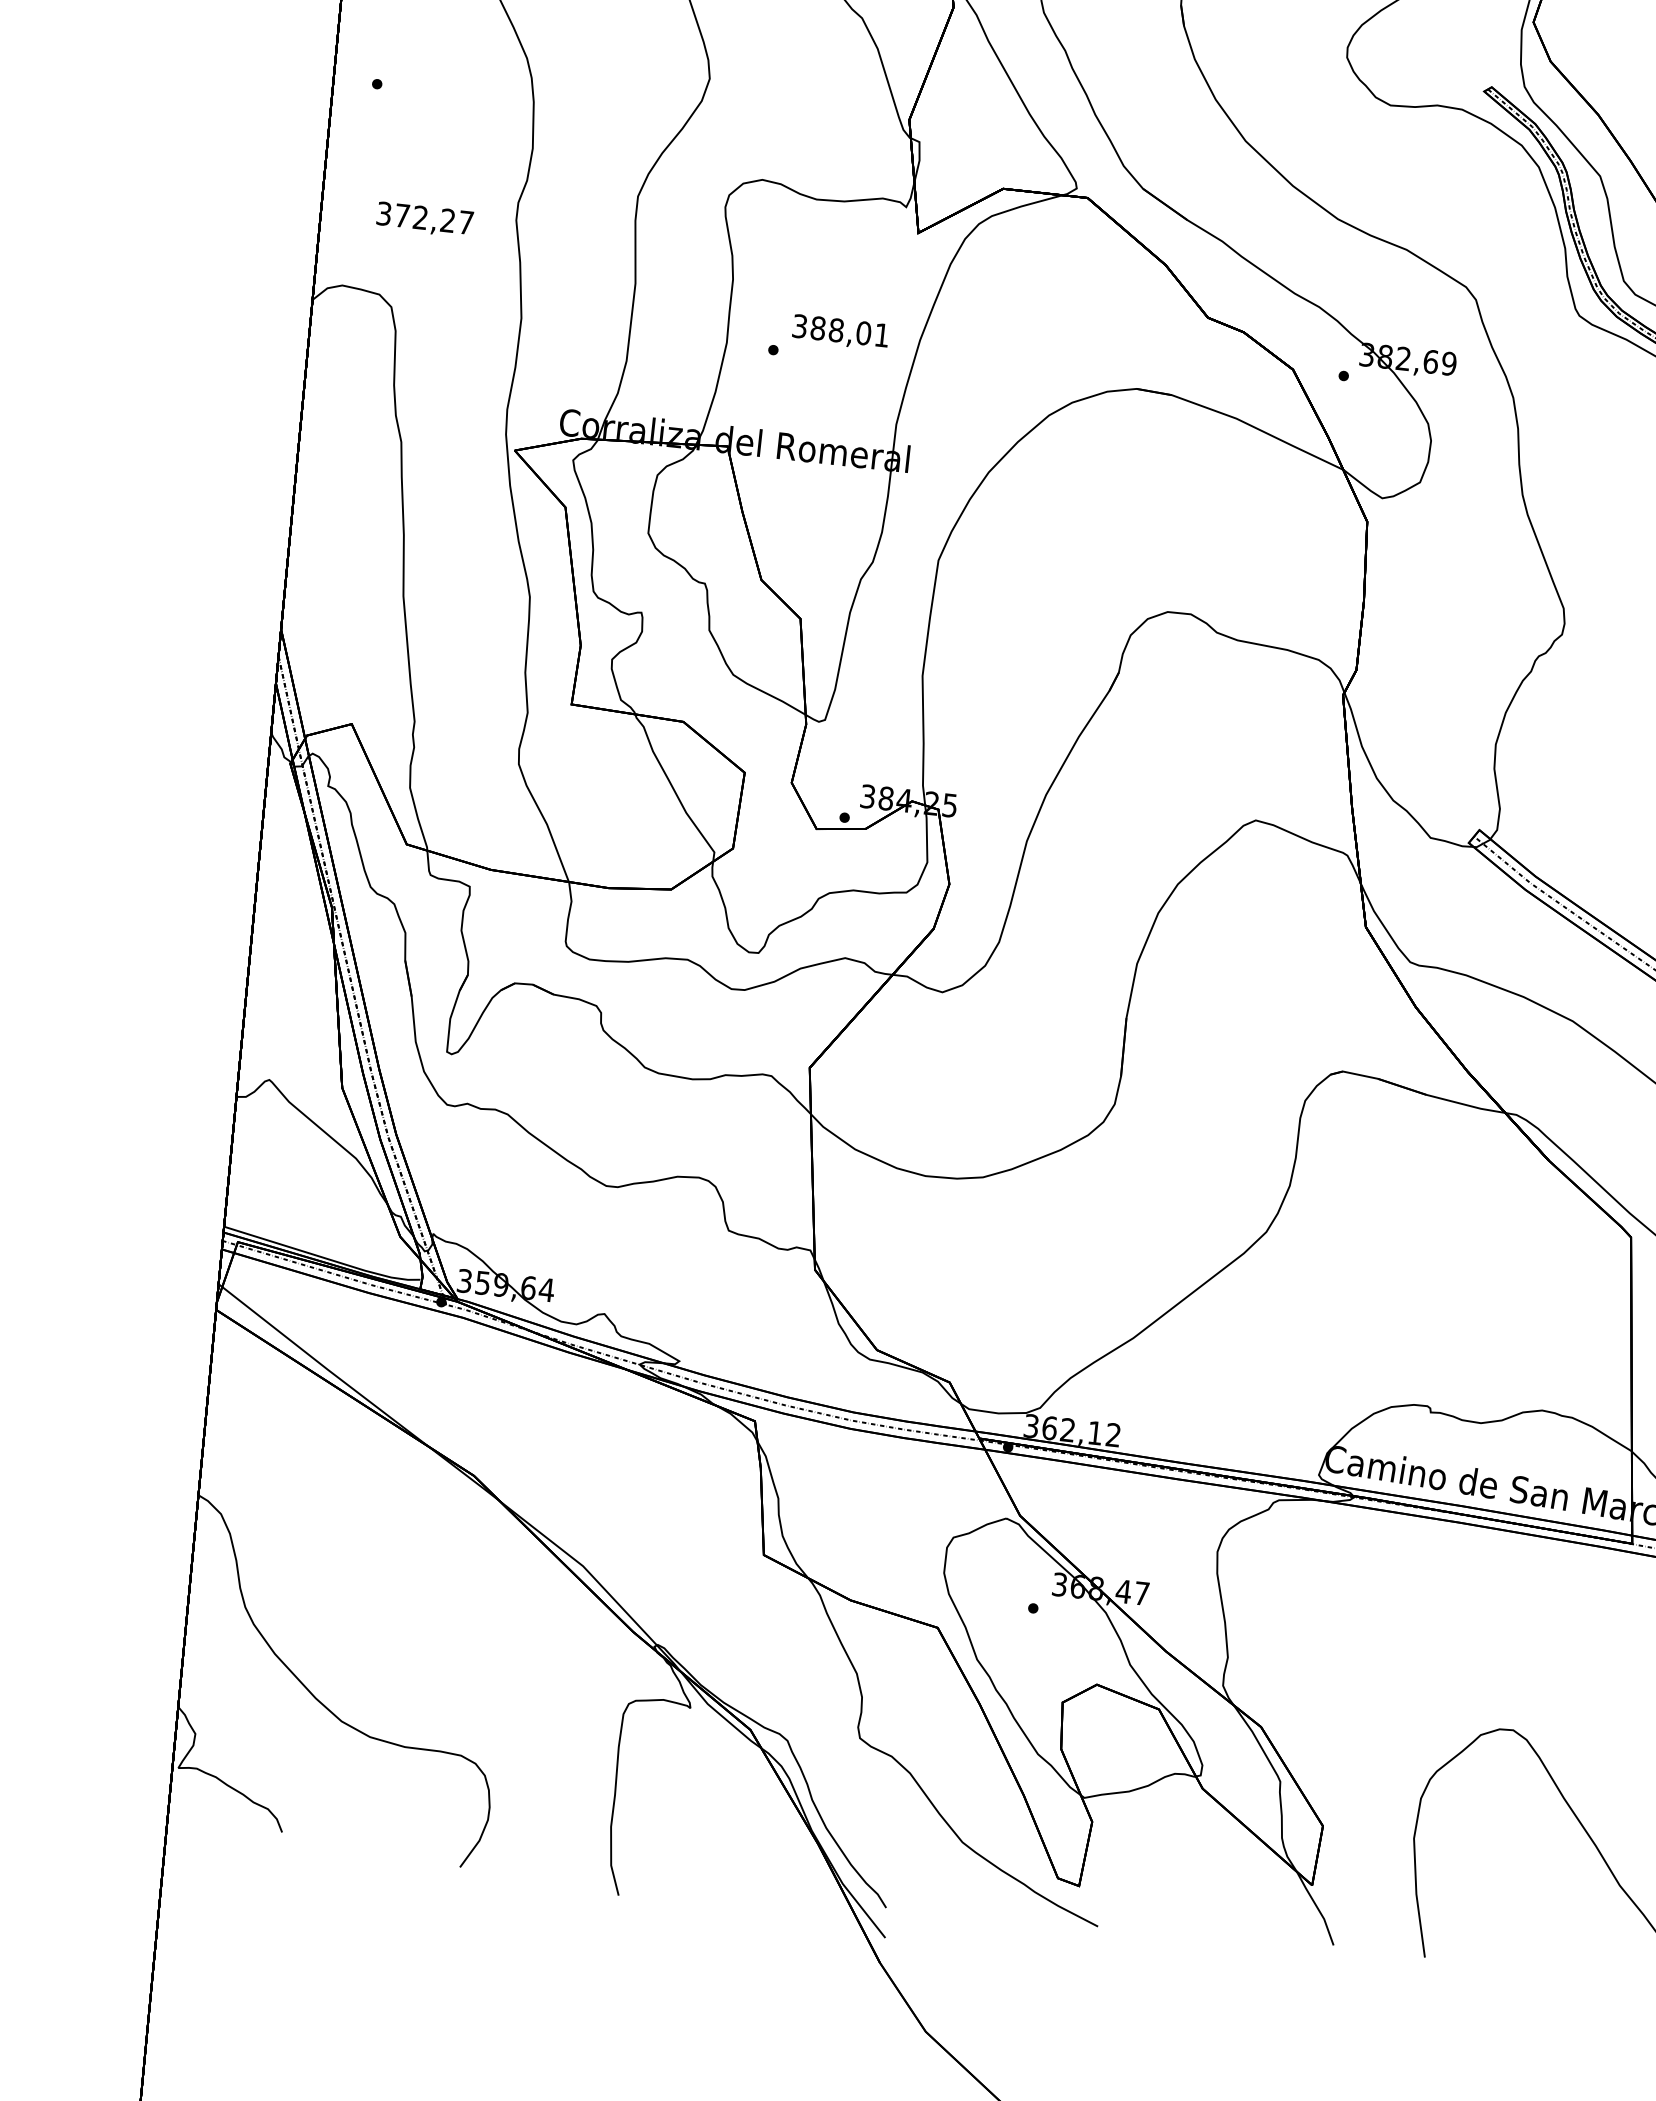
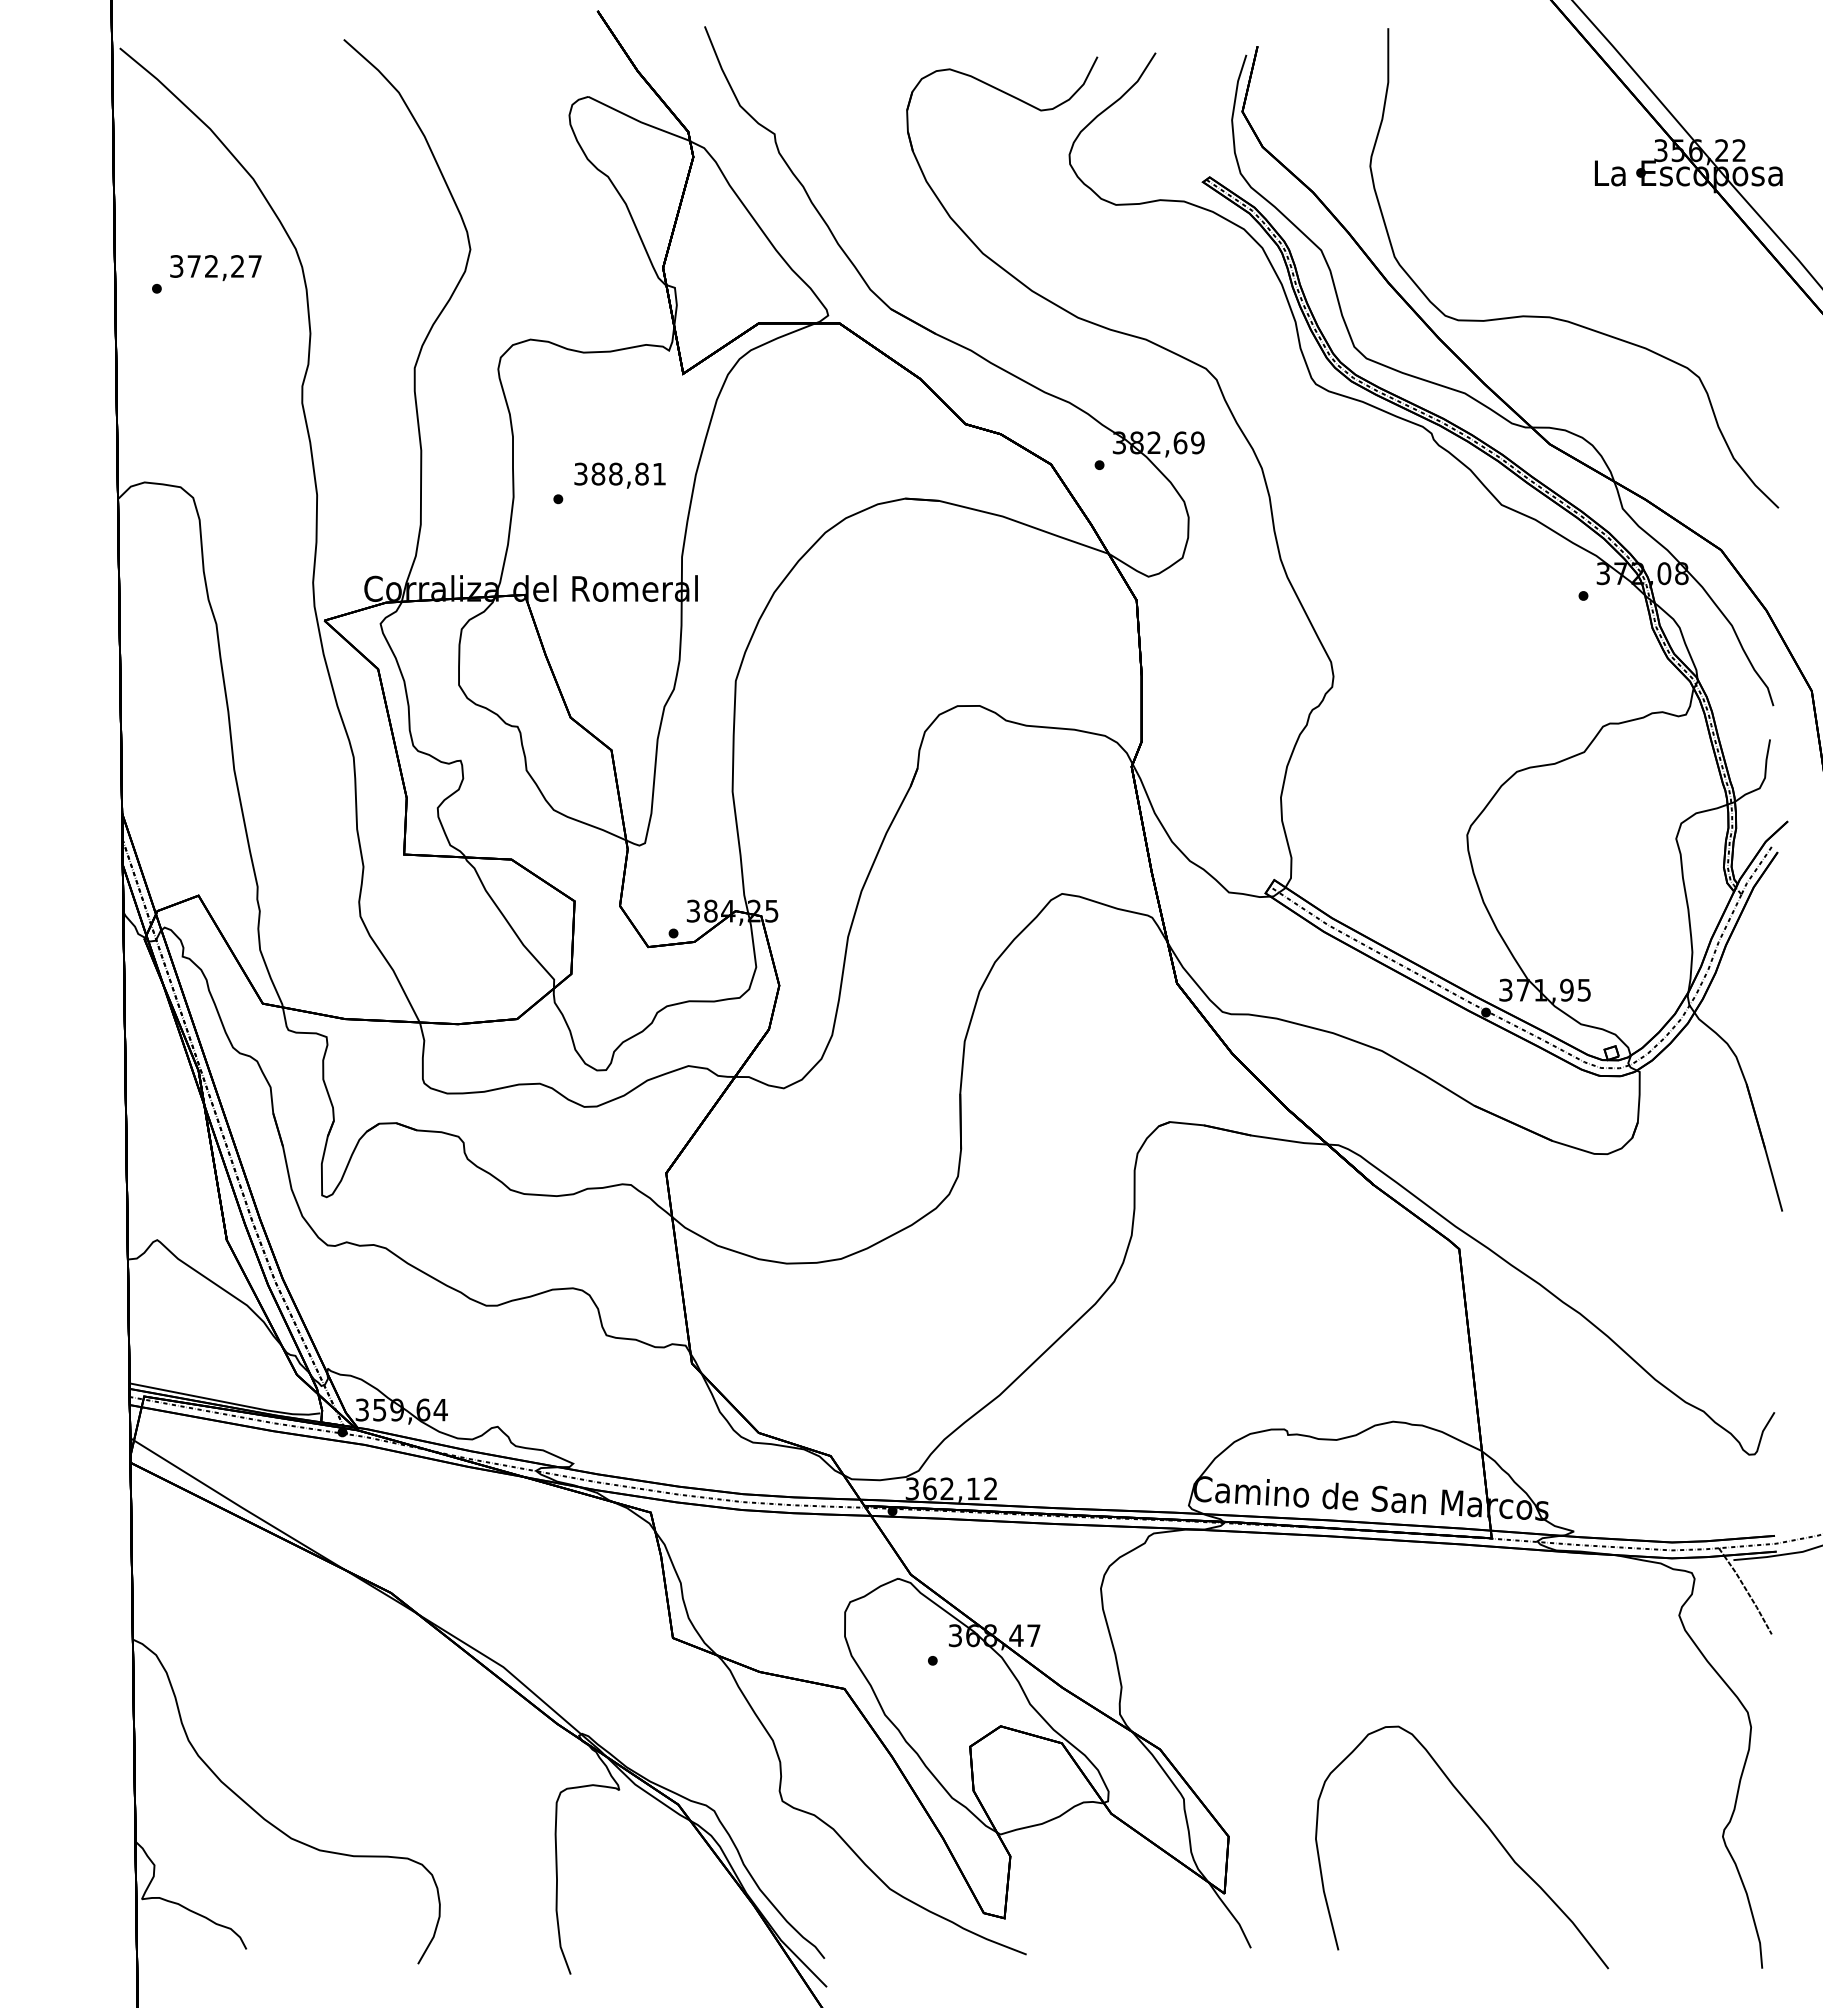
text: (424, 220) -> (215, 268), moved
text: (863, 333) -> (641, 474), 388,01 -> 388,81

